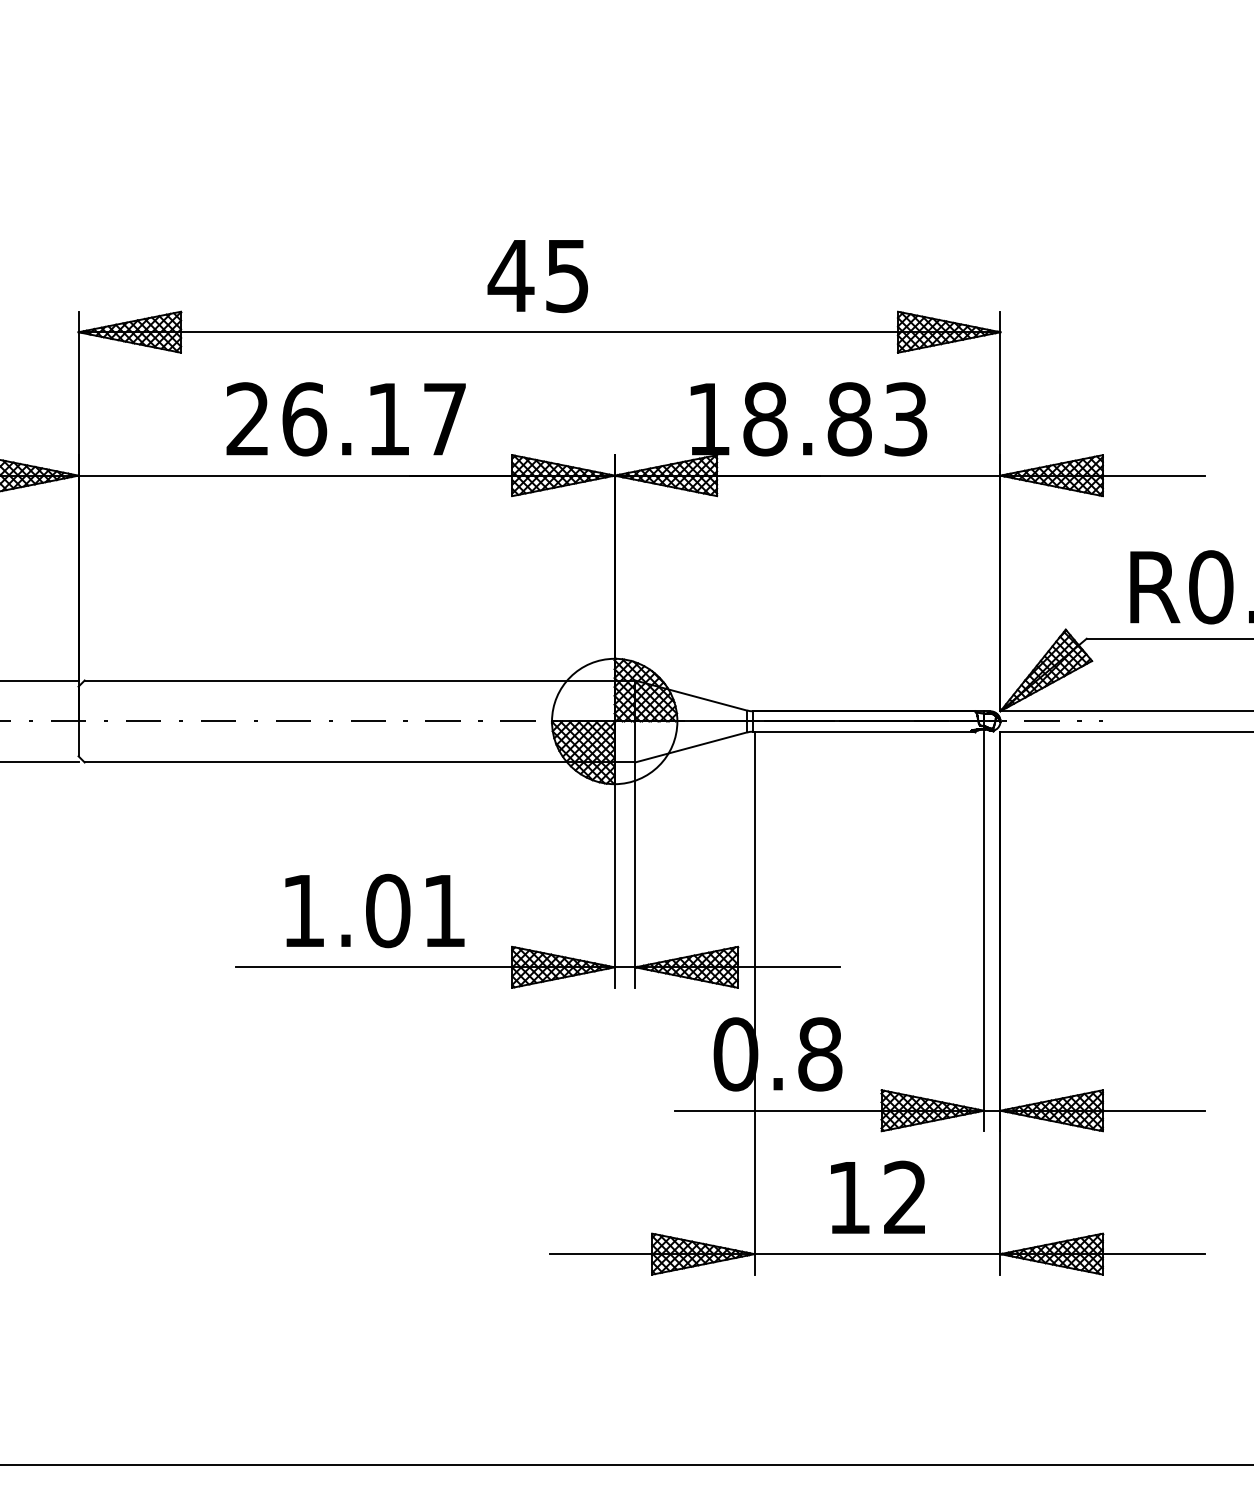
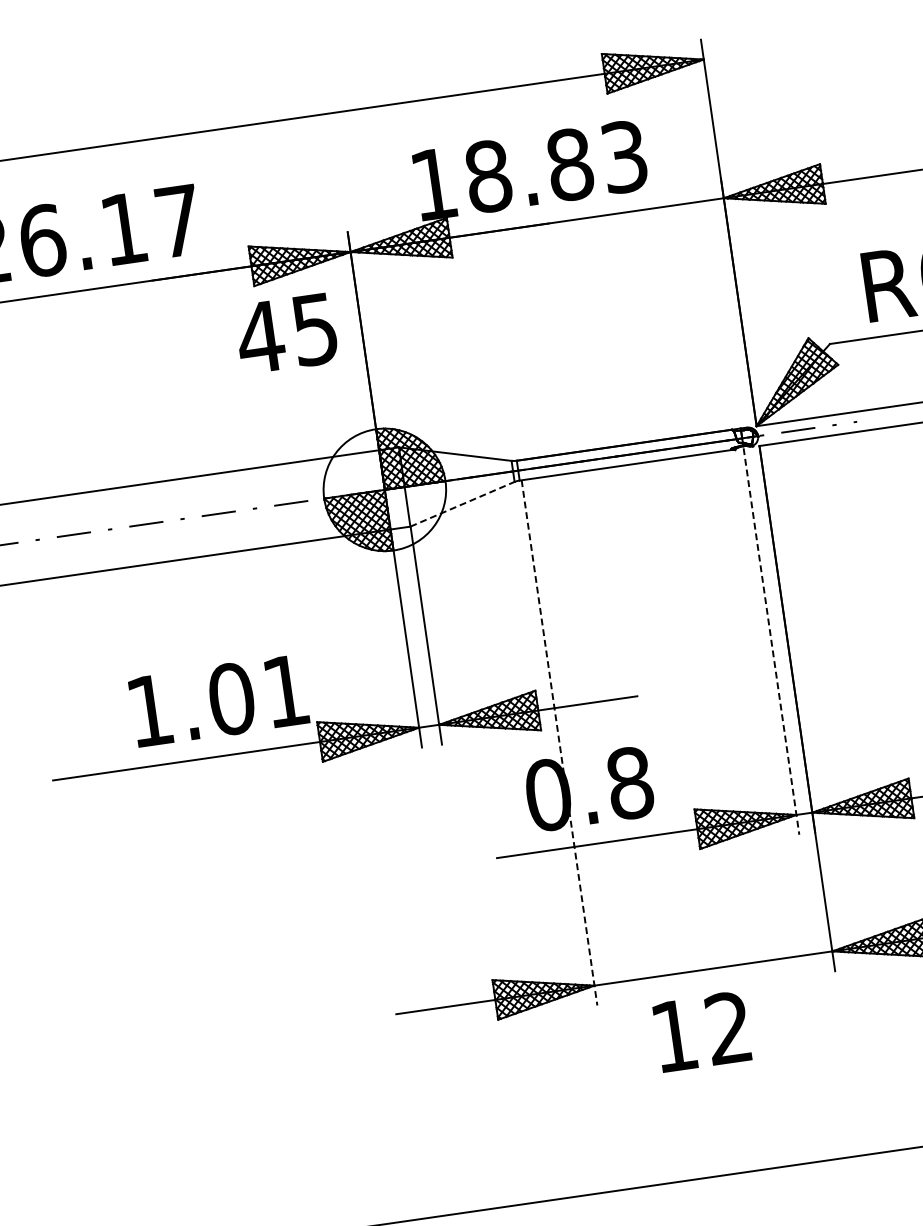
text: (537, 276) -> (286, 334), moved
line: (691, 747) -> (462, 504), solid -> dashed
text: (374, 910) -> (218, 700), moved
line: (984, 931) -> (771, 641), solid -> dashed
line: (754, 1003) -> (559, 743), solid -> dashed
text: (877, 1196) -> (701, 1030), moved

